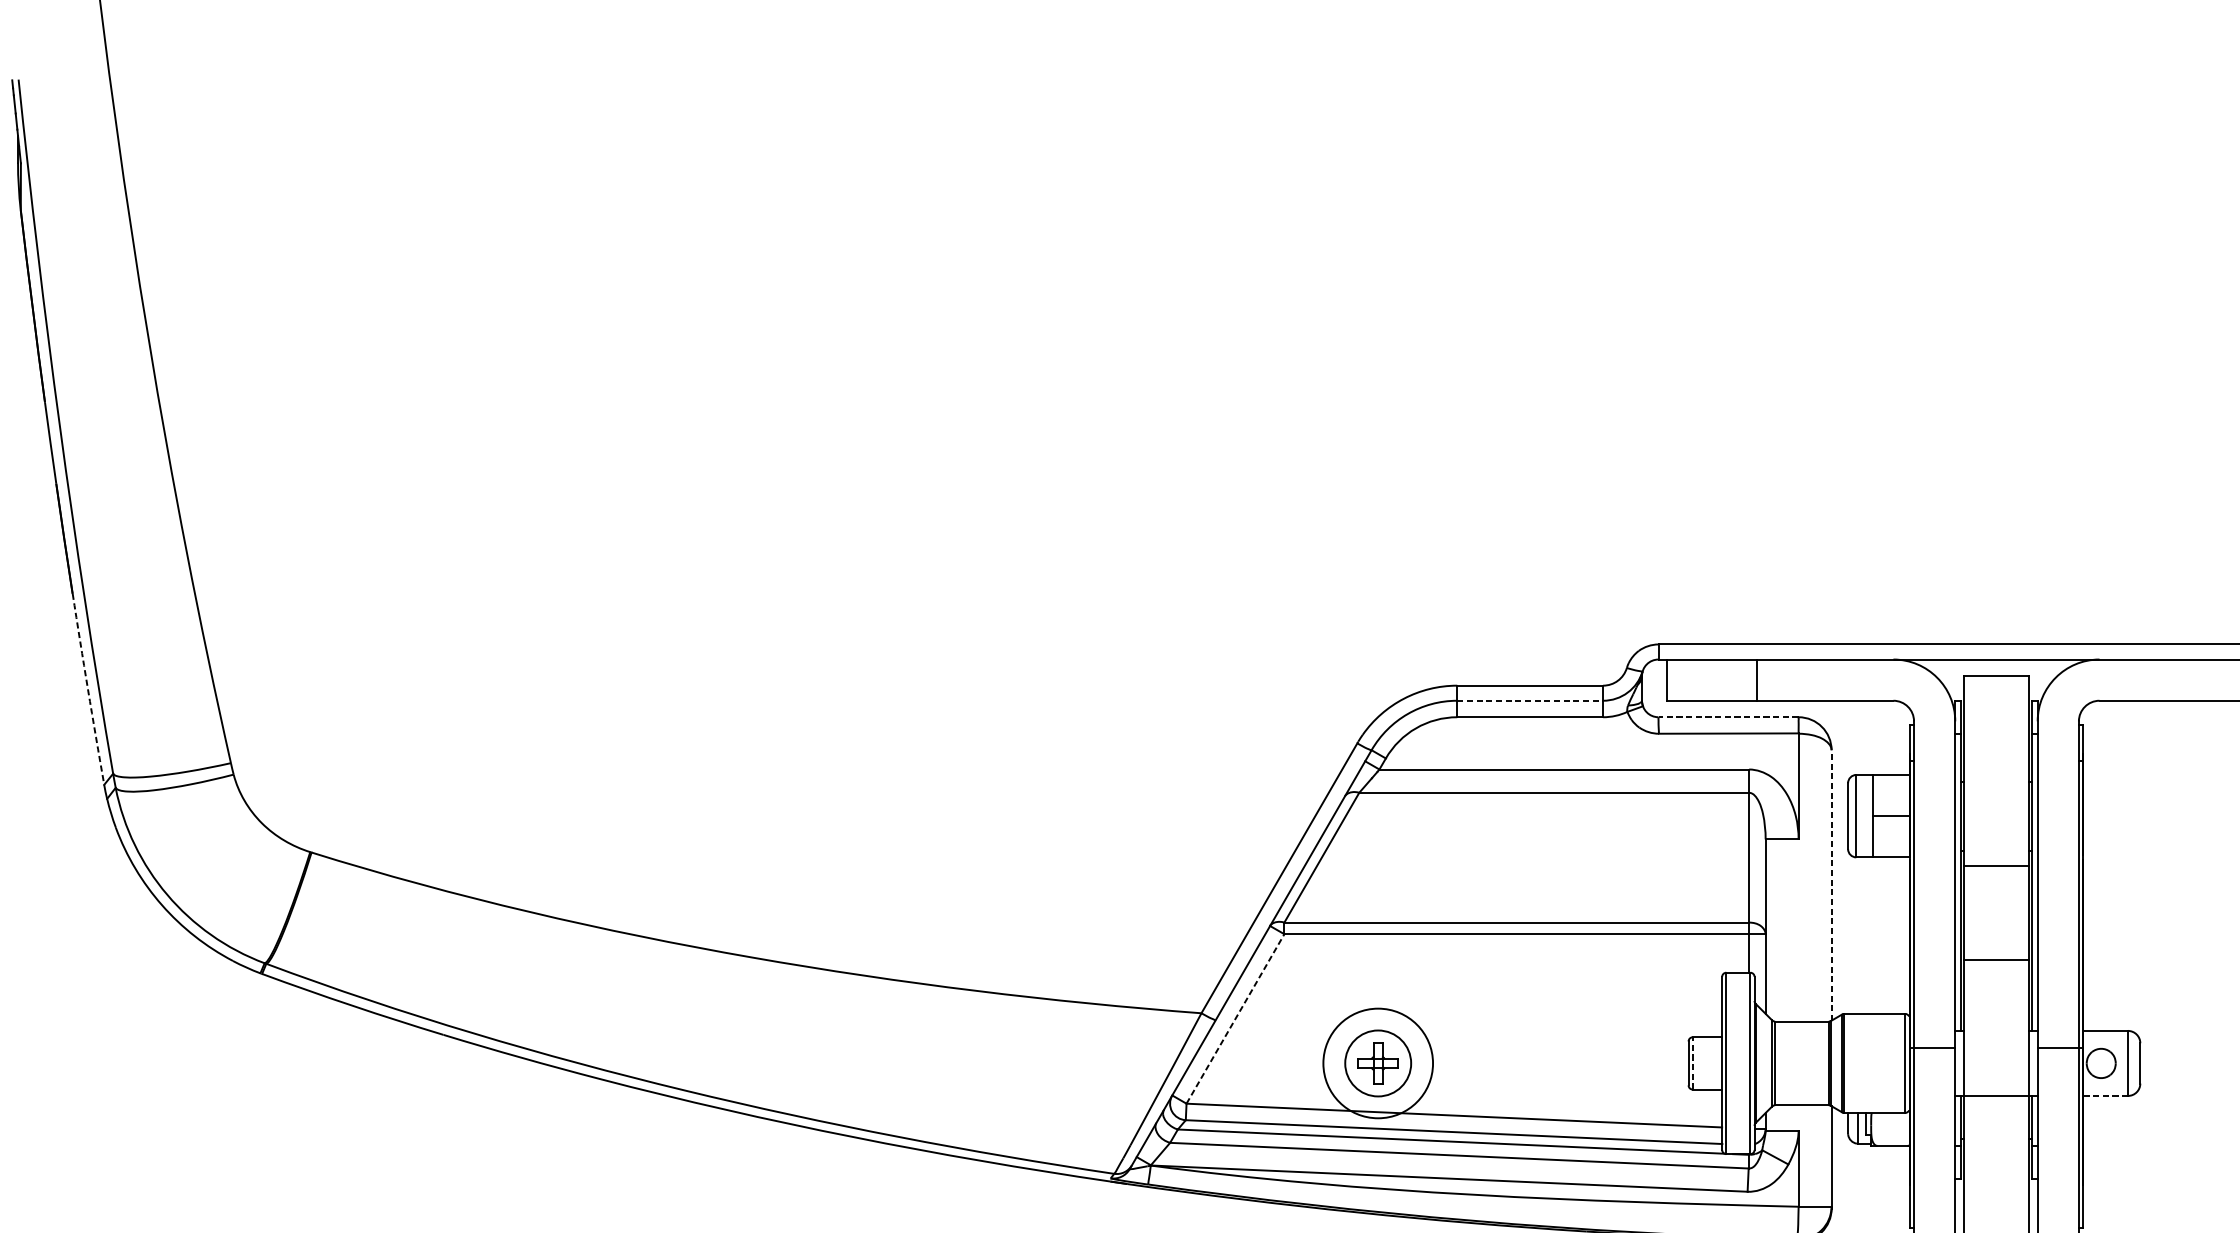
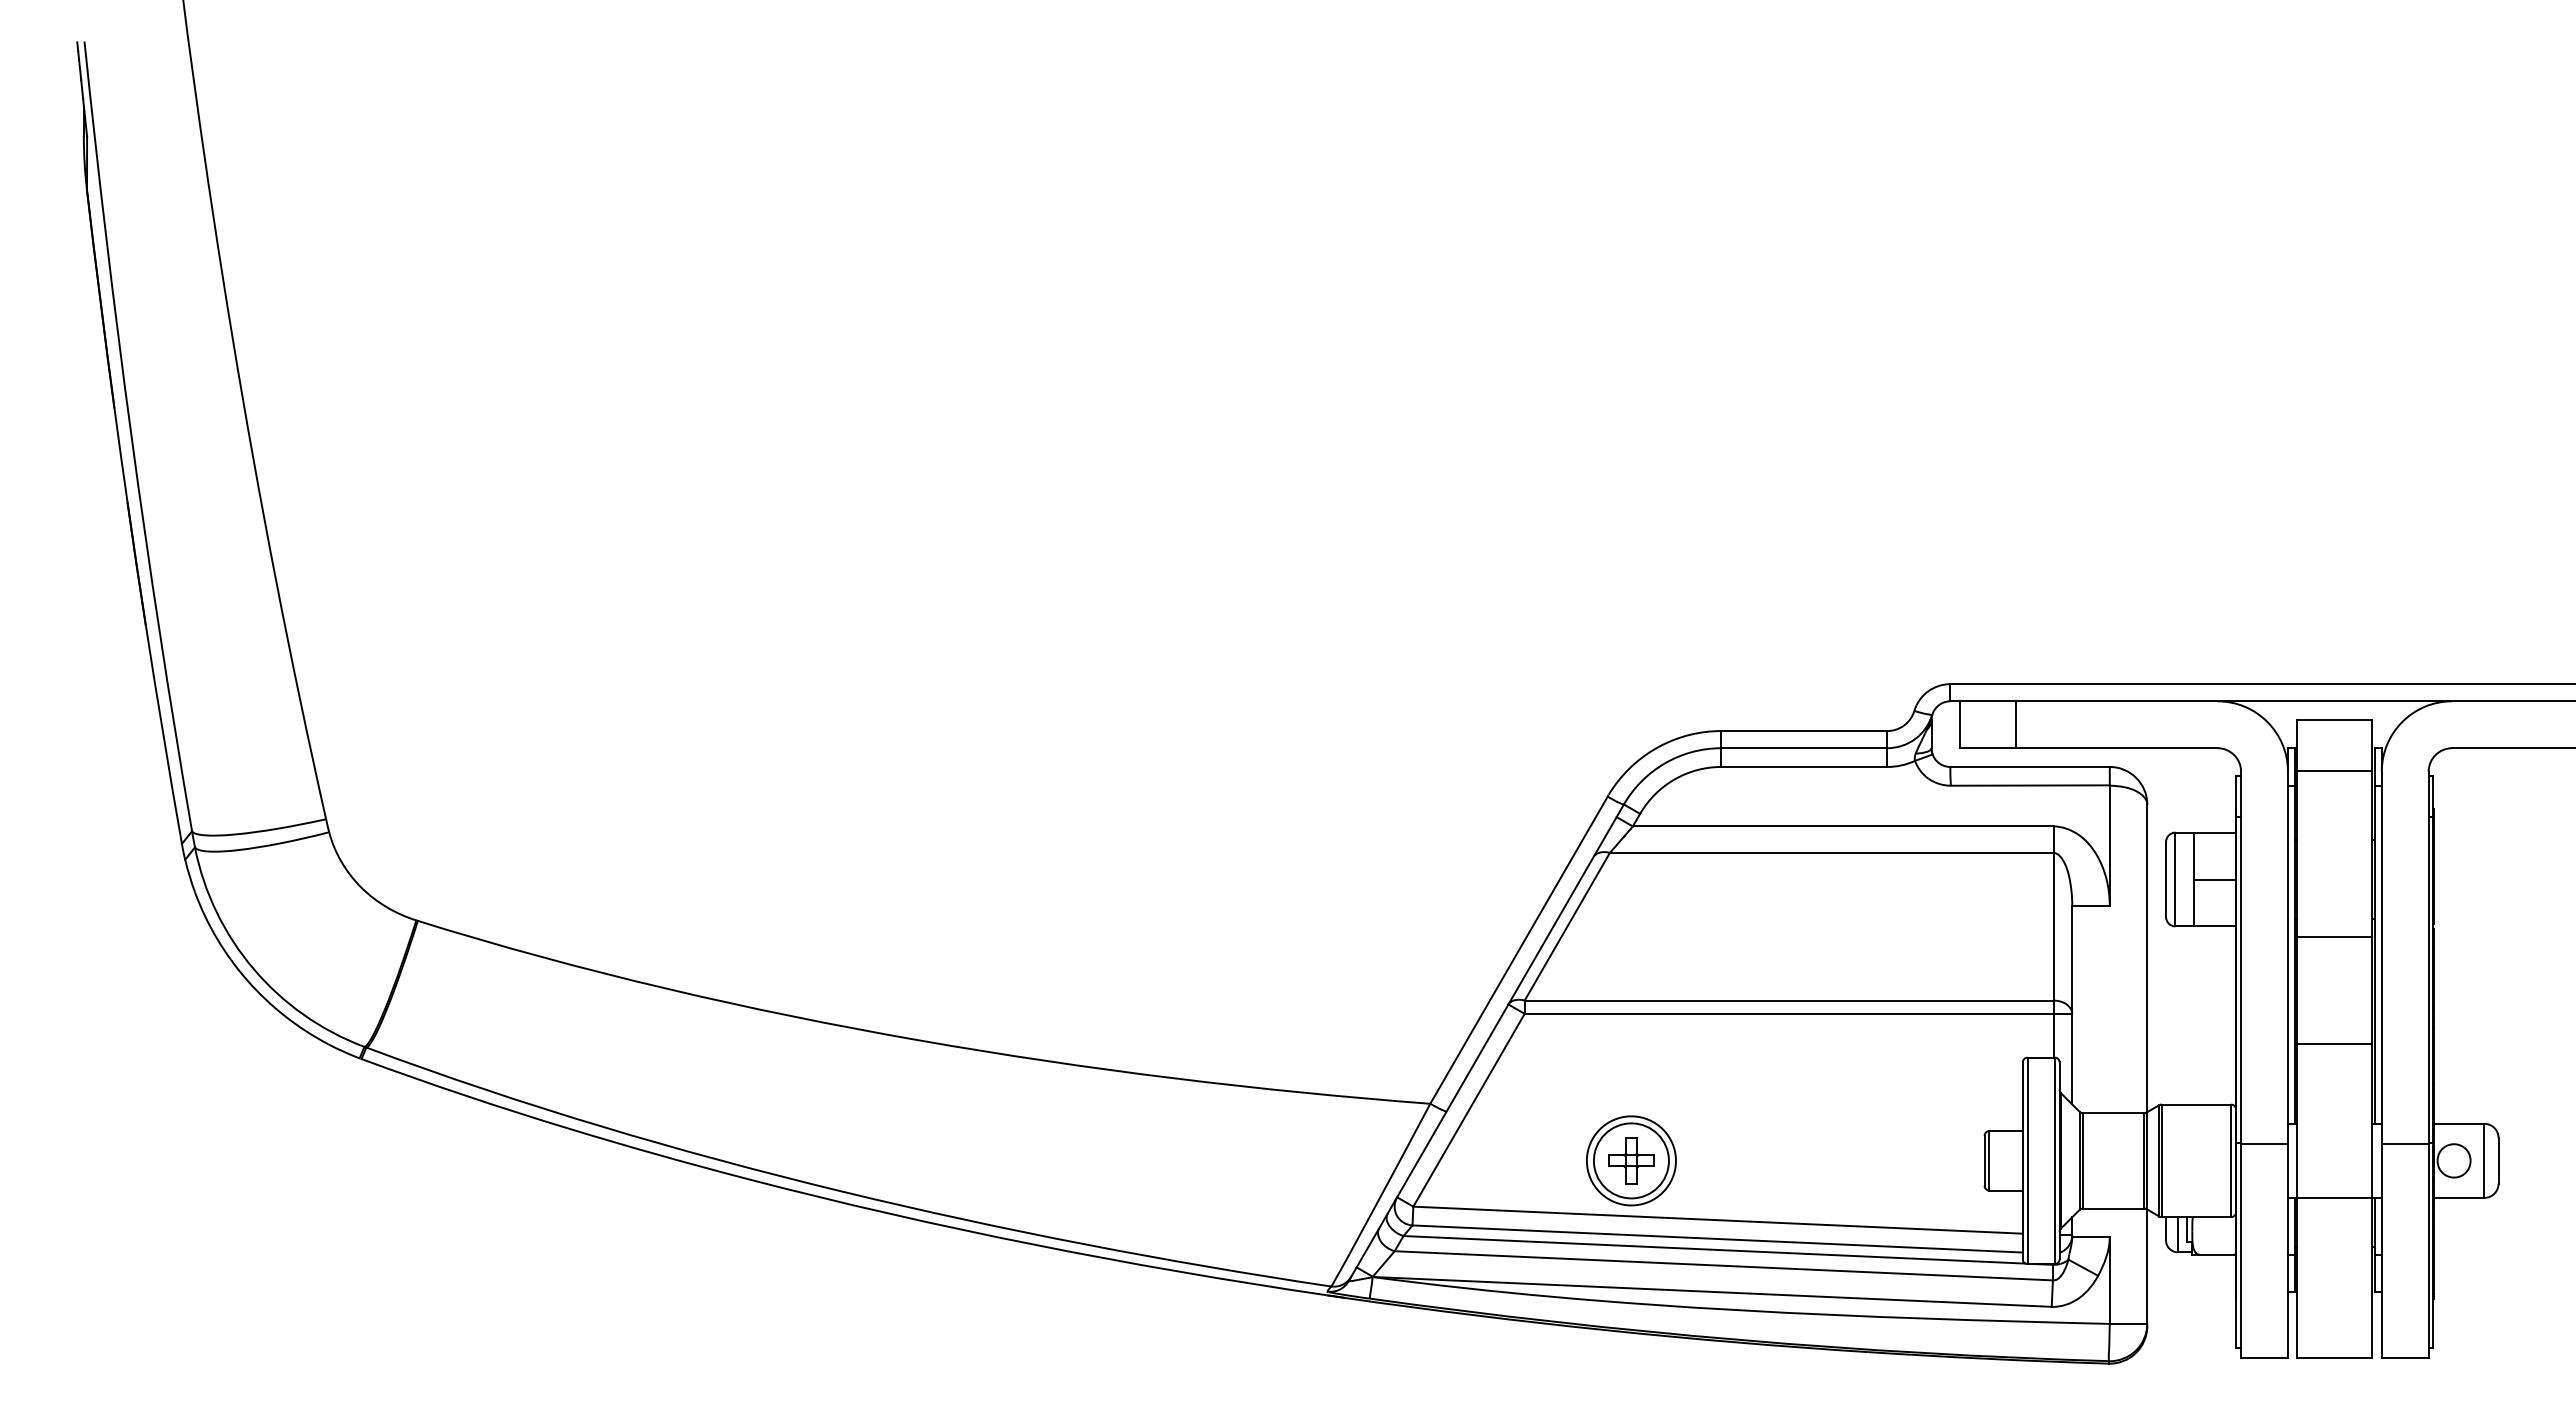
line: (1756, 679) -> (2015, 724), moved
arc: (88, 689) -> (163, 735), dashed -> solid
line: (1530, 701) -> (1804, 748), dashed -> solid
line: (1728, 716) -> (2030, 766), dashed -> solid
line: (1996, 721) -> (2334, 771), added
line: (1831, 885) -> (2147, 958), dashed -> solid
line: (1235, 1018) -> (1469, 1109), dashed -> solid
circle: (1377, 1063) -> (1630, 1160), size x0.71
line: (1692, 1063) -> (1989, 1160), dashed -> solid
line: (2106, 1095) -> (2459, 1197), dashed -> solid

